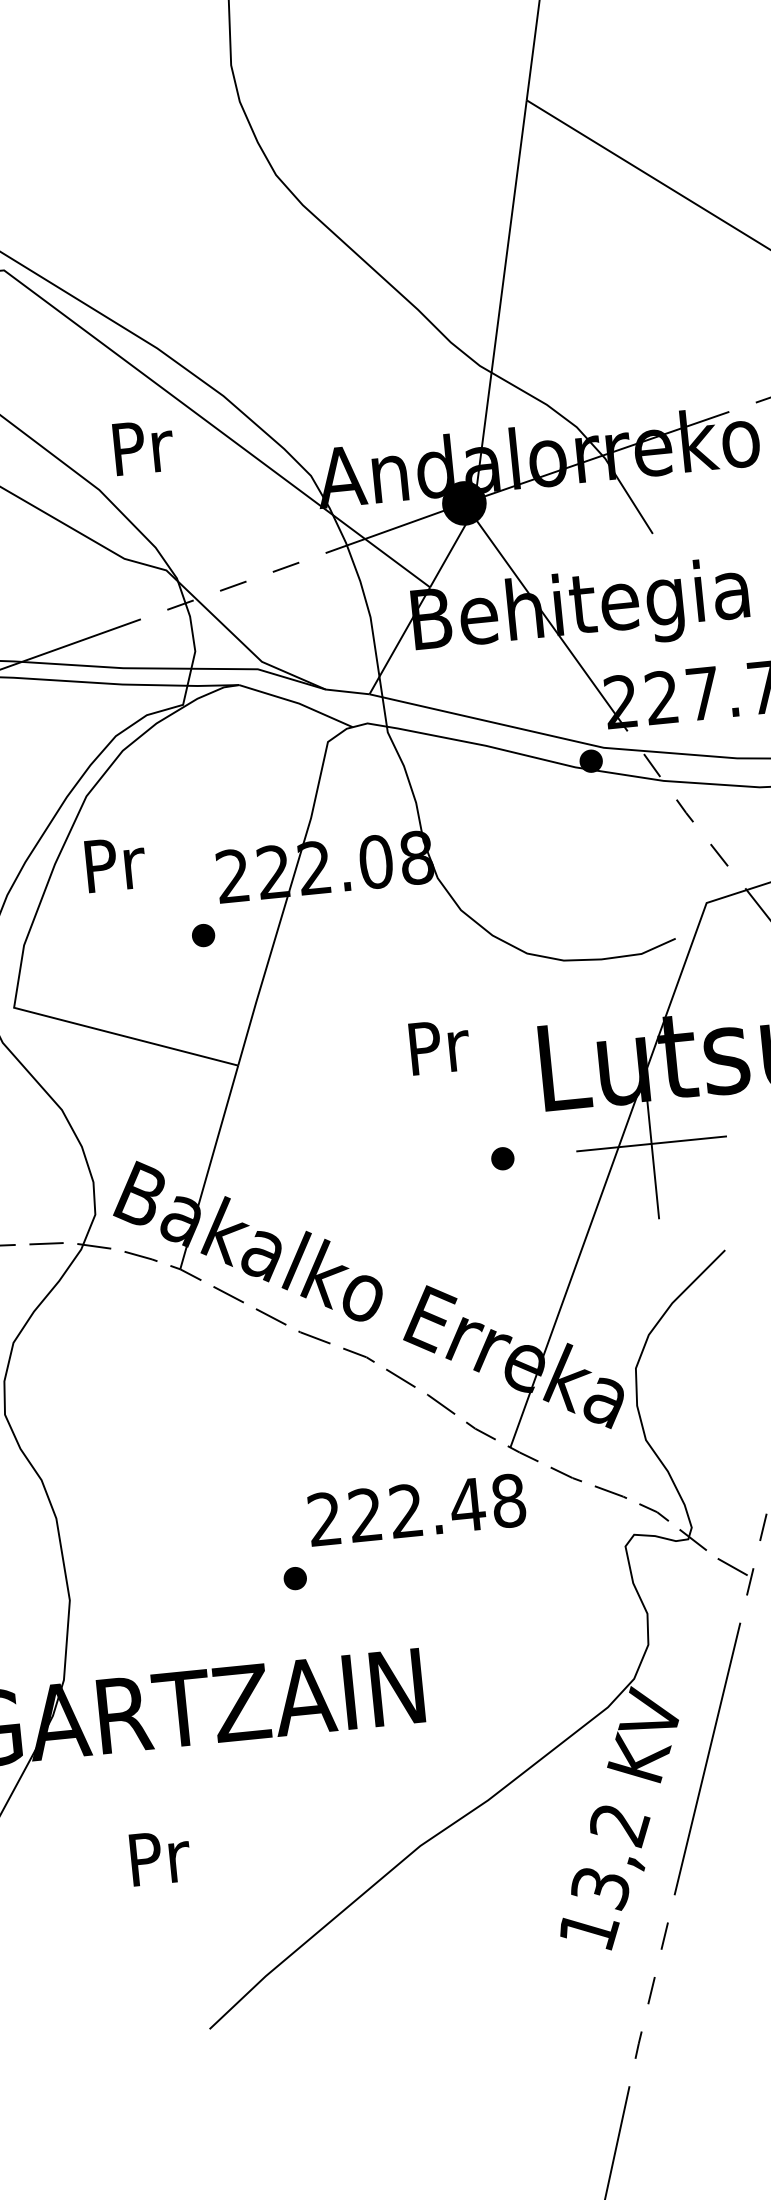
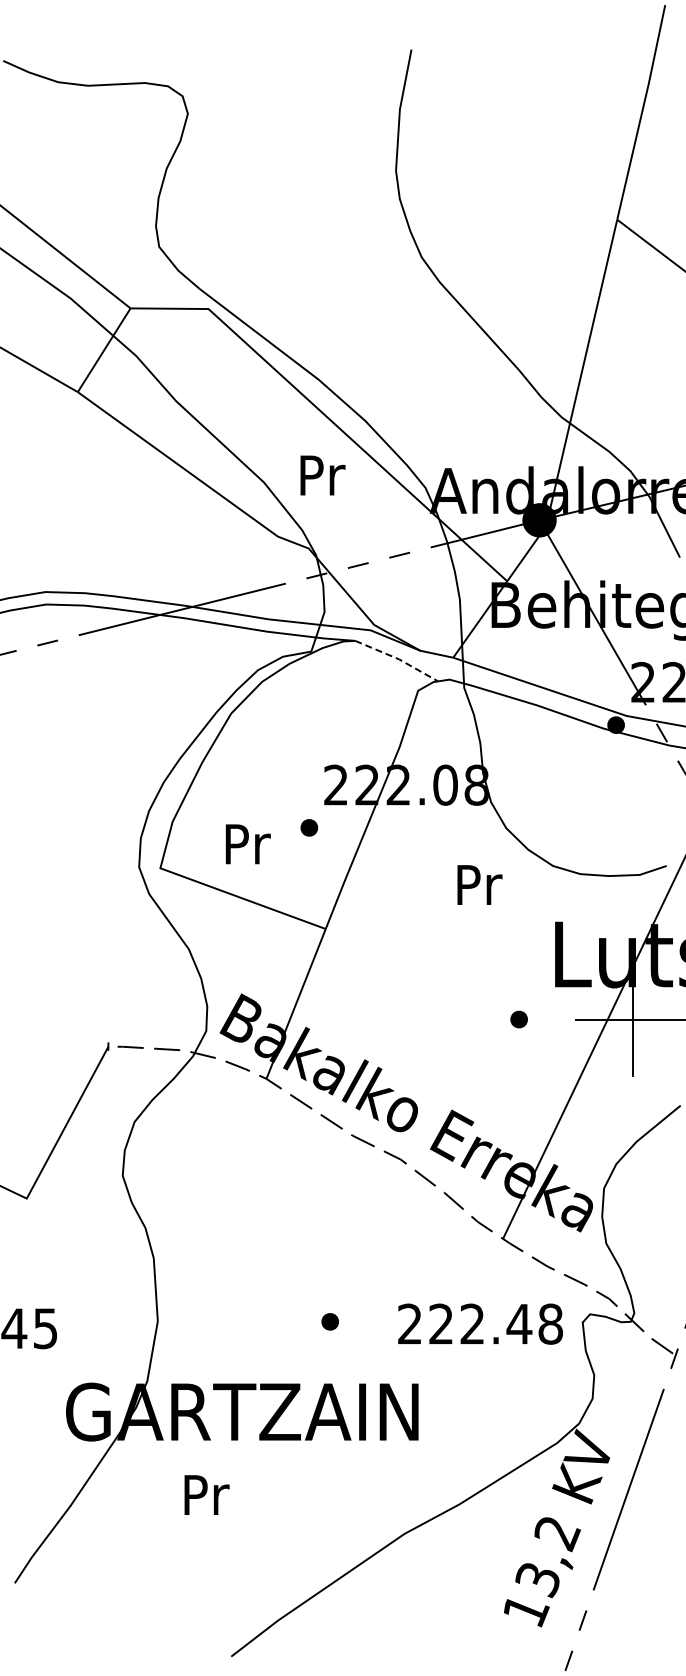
text: (143, 447) -> (322, 475), moved
line: (298, 703) -> (398, 659), solid -> dashed
text: (114, 864) -> (247, 844), moved
text: (439, 1046) -> (479, 884), moved
text: (416, 1509) -> (480, 1323), moved
text: (159, 1857) -> (206, 1494), moved

